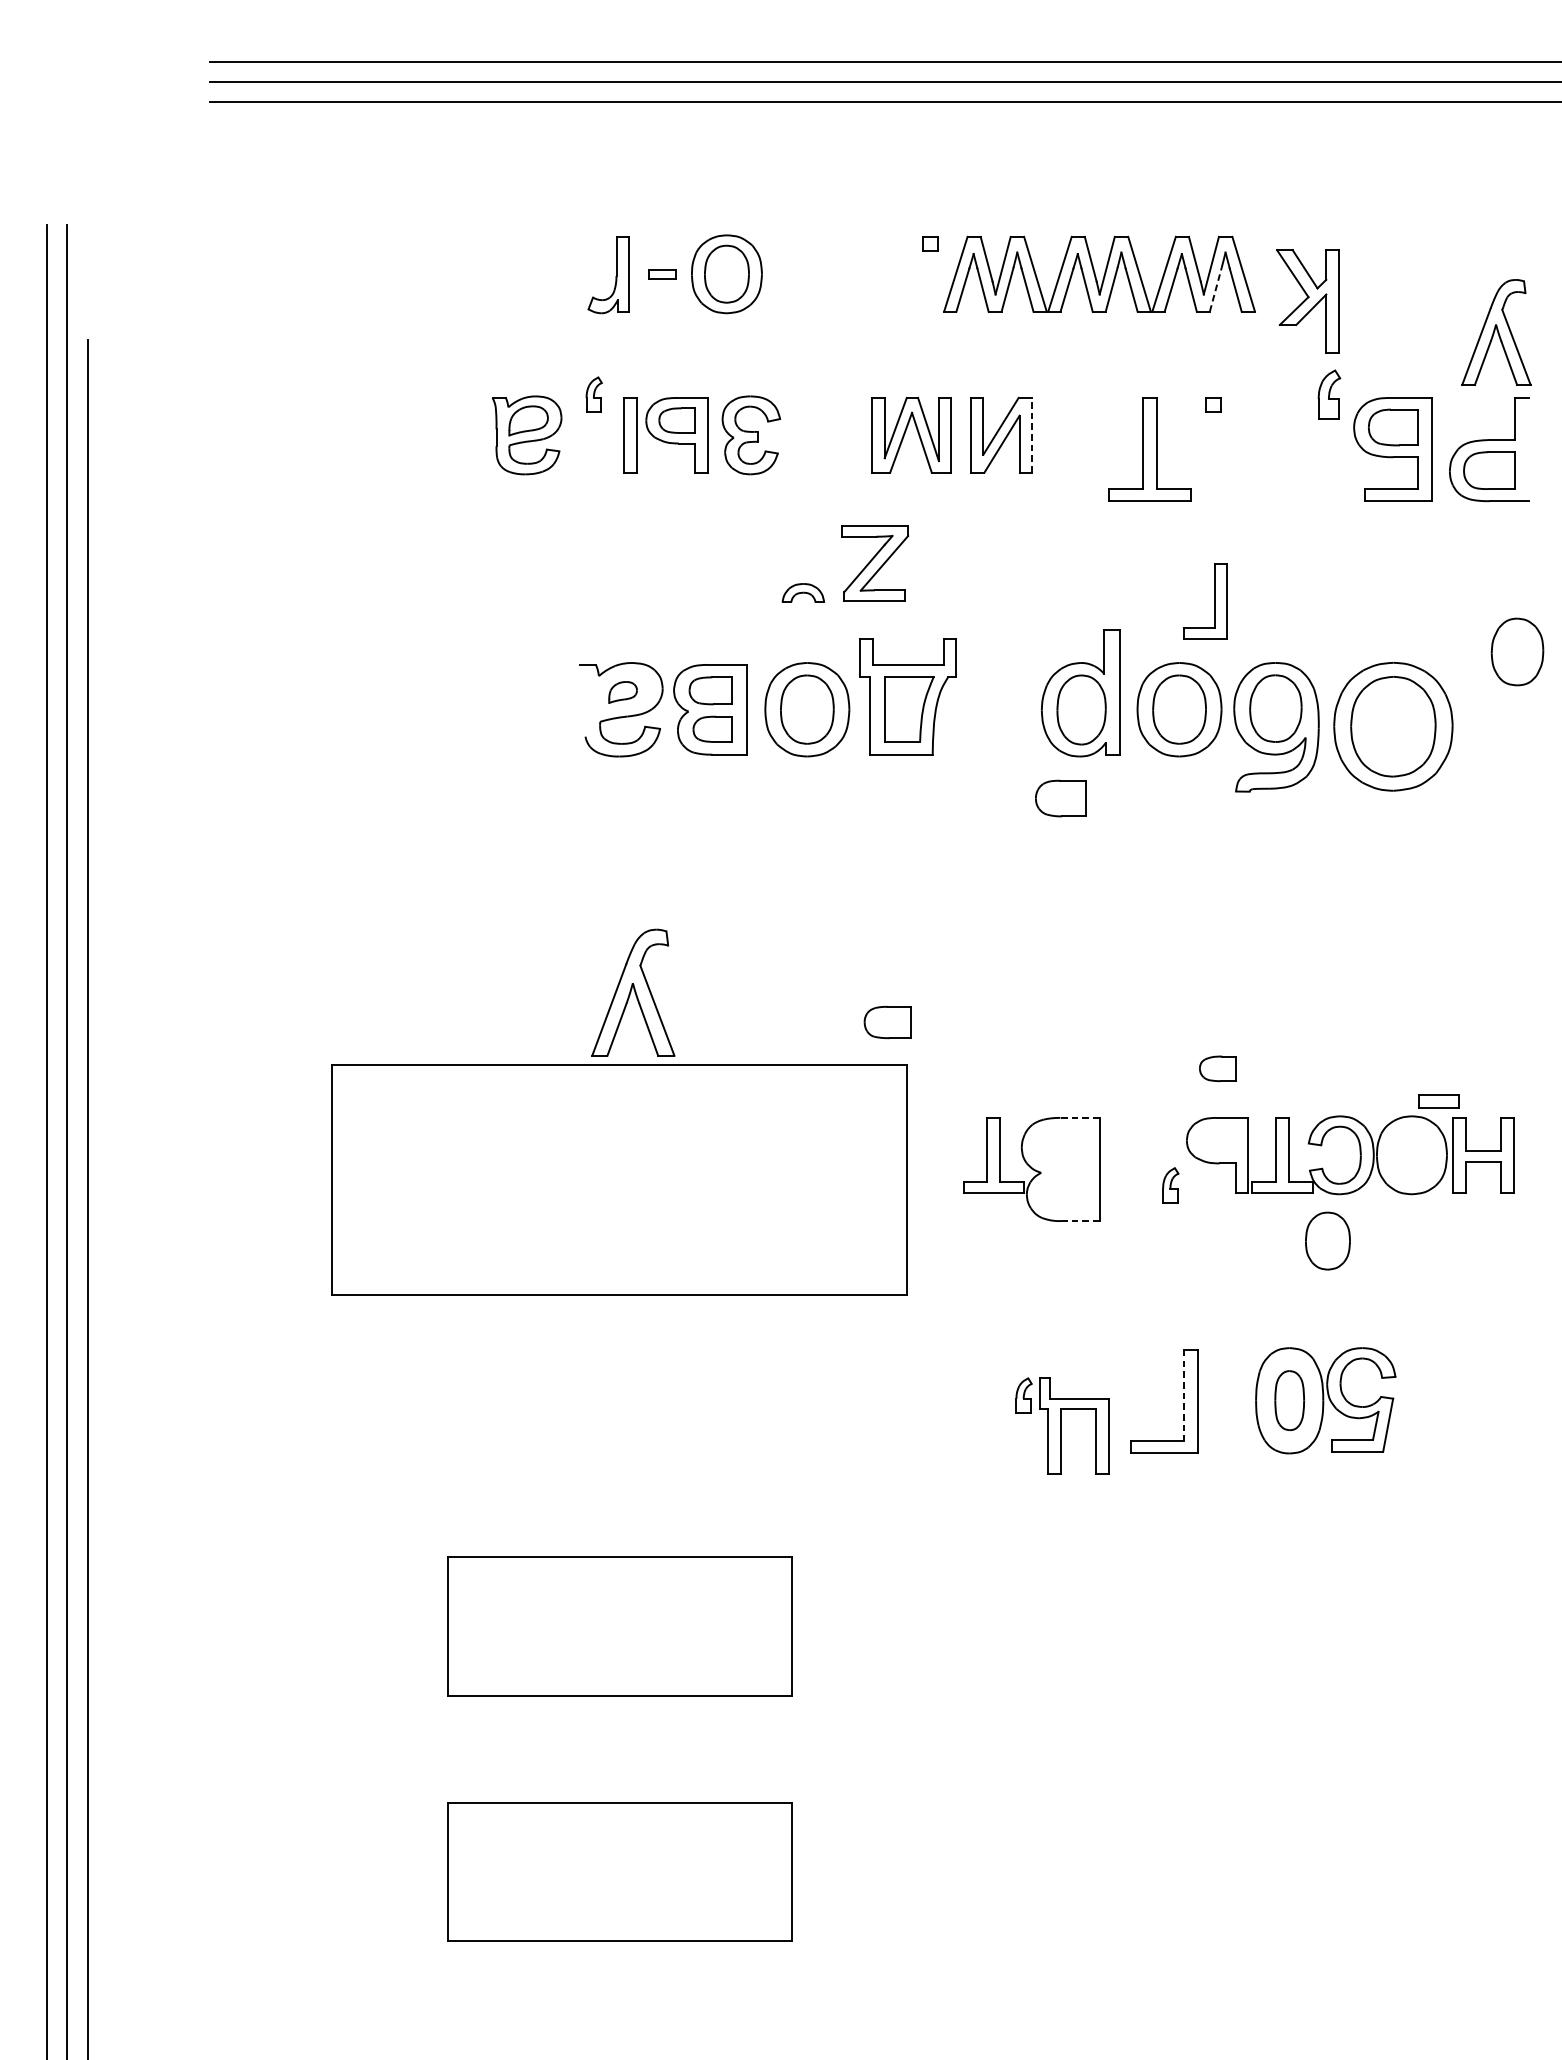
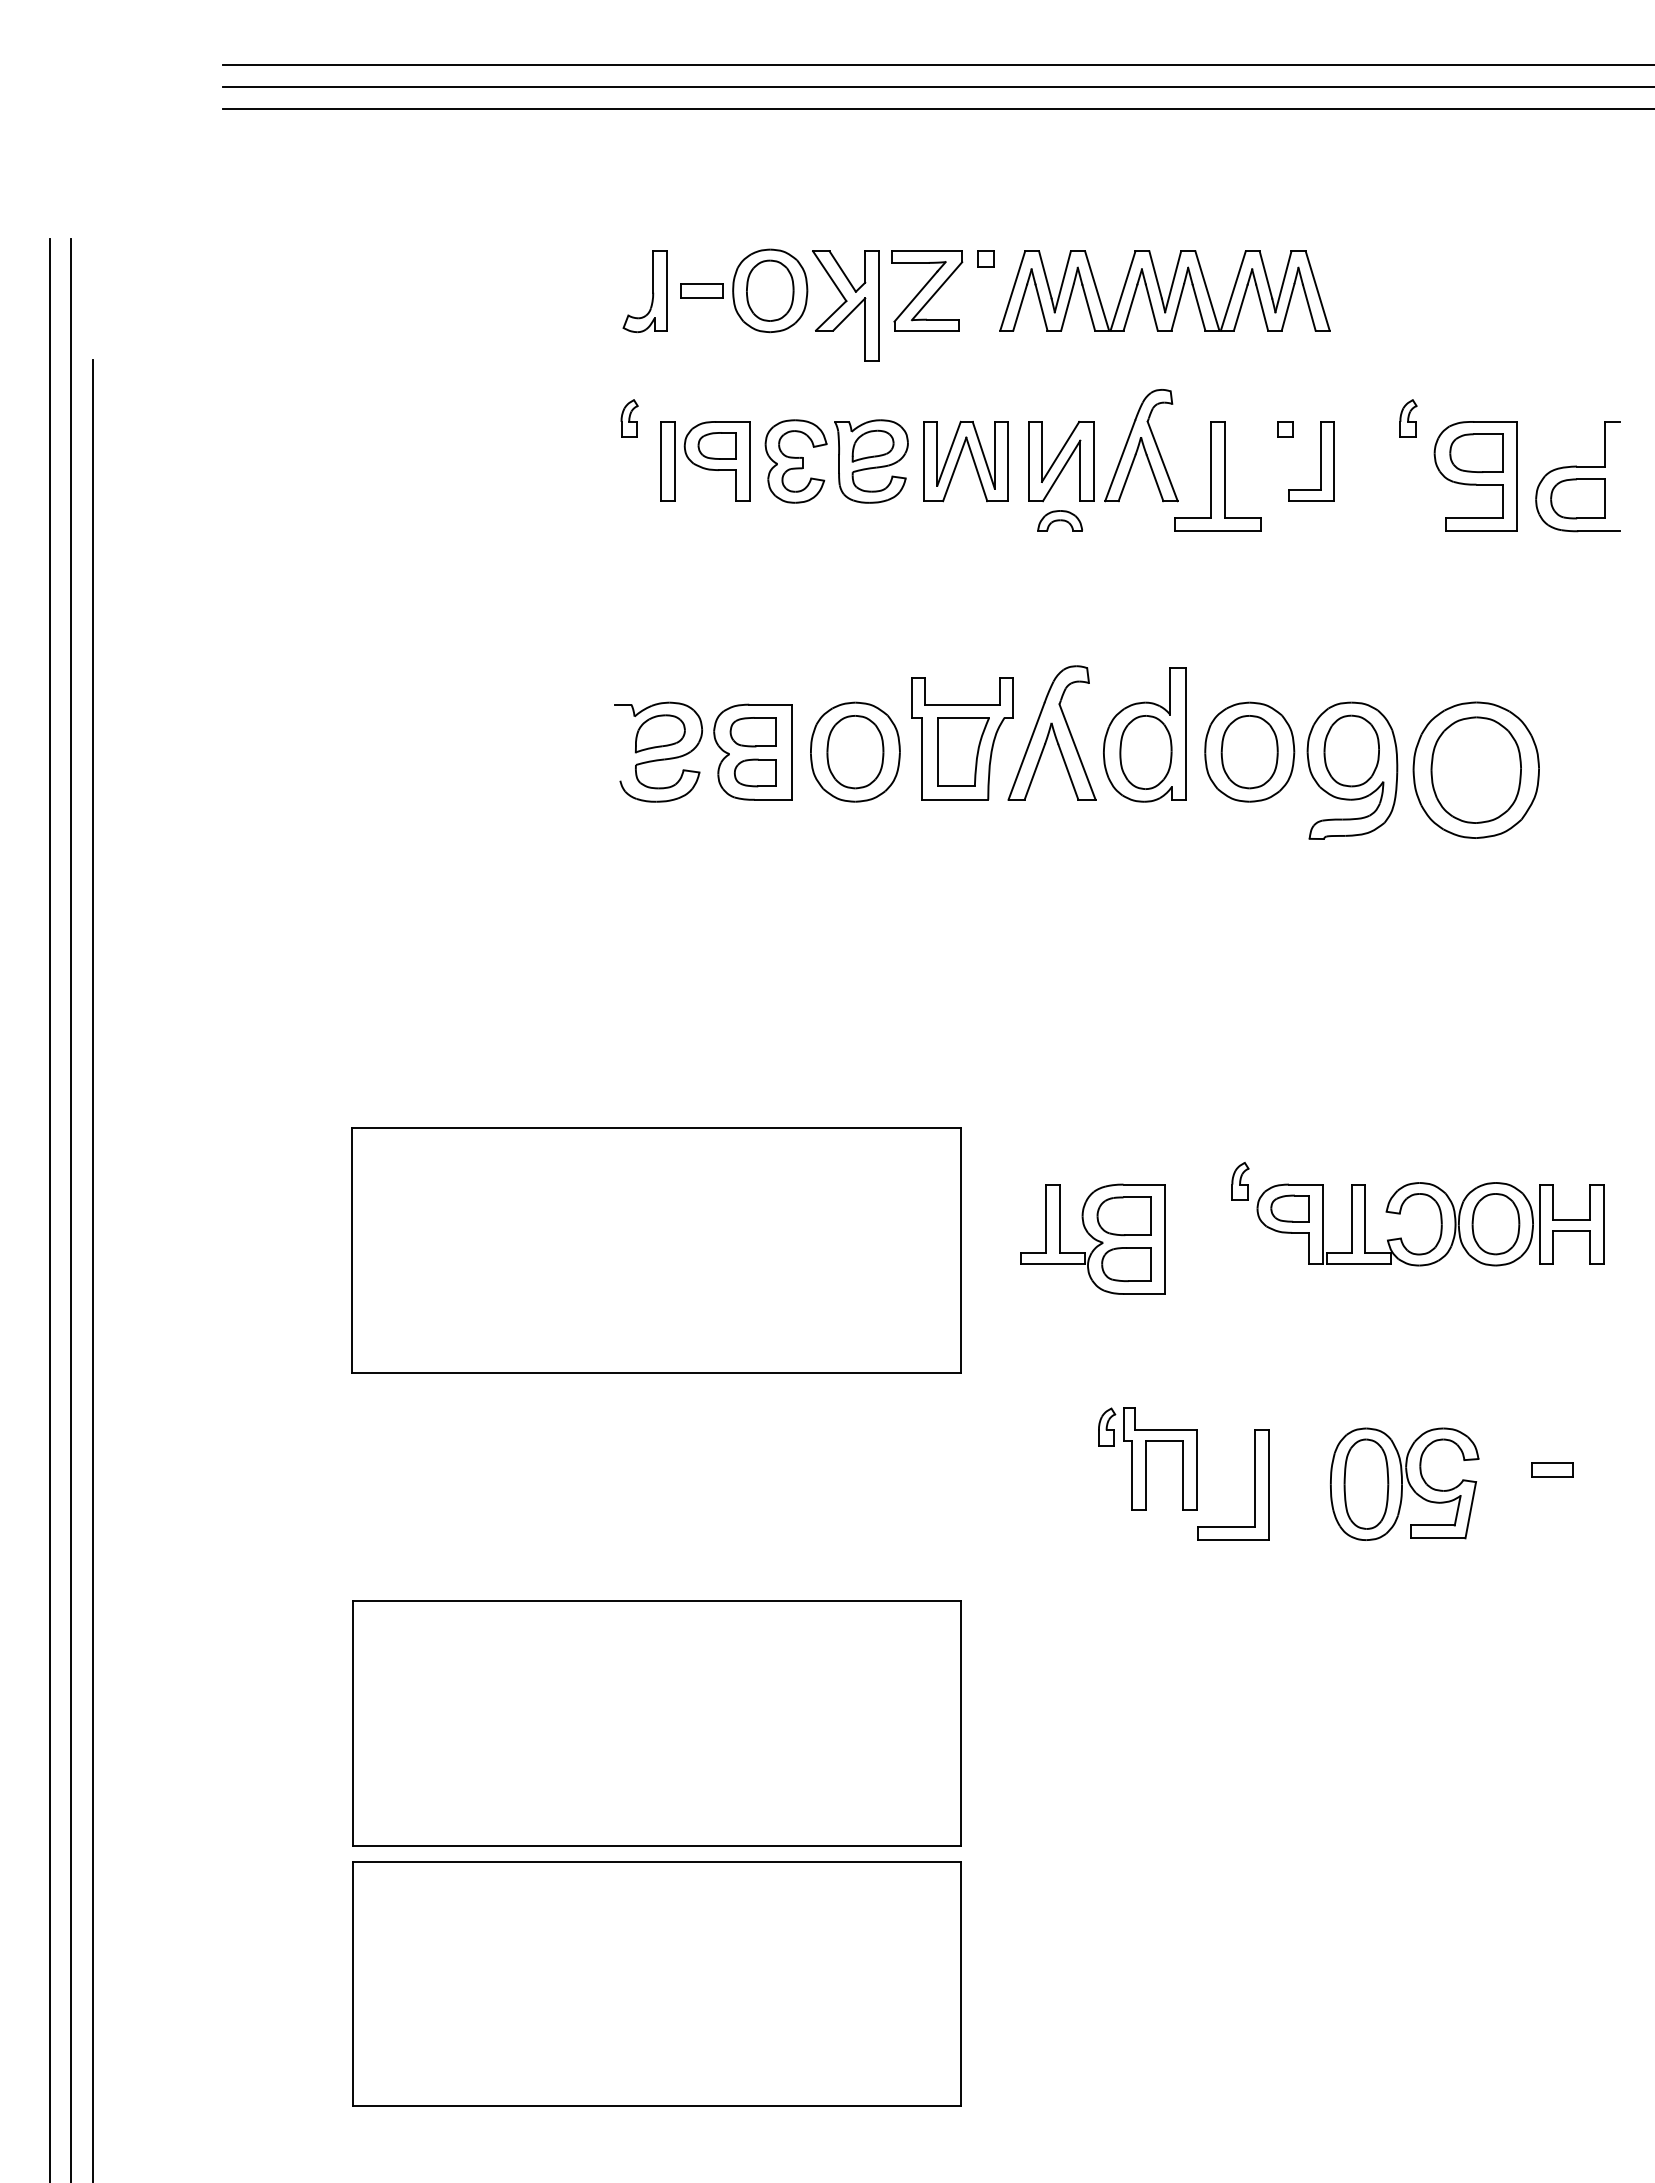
part: (662, 273) -> (701, 290), size x1.43
line: (1216, 289) -> (1288, 306), dashed -> solid
part: (1307, 301) -> (845, 305), moved
part: (1496, 332) -> (1141, 445), moved
part: (1329, 394) -> (1408, 418), size x0.71
part: (527, 435) -> (871, 461), moved
line: (1032, 435) -> (1093, 461), dashed -> solid
part: (875, 562) -> (927, 290), moved
part: (802, 592) -> (1059, 520), moved
part: (1214, 601) -> (1320, 461), moved
part: (1517, 651) -> (1607, 690), removed
part: (622, 692) -> (659, 733), size x1.67
part: (1060, 798) -> (1123, 1216), moved
part: (632, 992) -> (1051, 732), moved
part: (887, 1022) -> (1126, 1264), moved
part: (1217, 1068) -> (1289, 1208), moved
part: (1438, 1100) -> (1552, 1469), moved
line: (1080, 1117) -> (1144, 1184), dashed -> solid
part: (1170, 1185) -> (1240, 1181), moved
line: (1080, 1220) -> (1144, 1293), dashed -> solid
part: (1327, 1241) -> (1495, 1224), moved
line: (1184, 1396) -> (1254, 1479), dashed -> solid
part: (1289, 1400) -> (1366, 1483), size x1.43
part: (1062, 1425) -> (1147, 1458), moved
part: (619, 1626) -> (656, 1723), size x1.67
part: (619, 1871) -> (656, 1983), size x1.67

